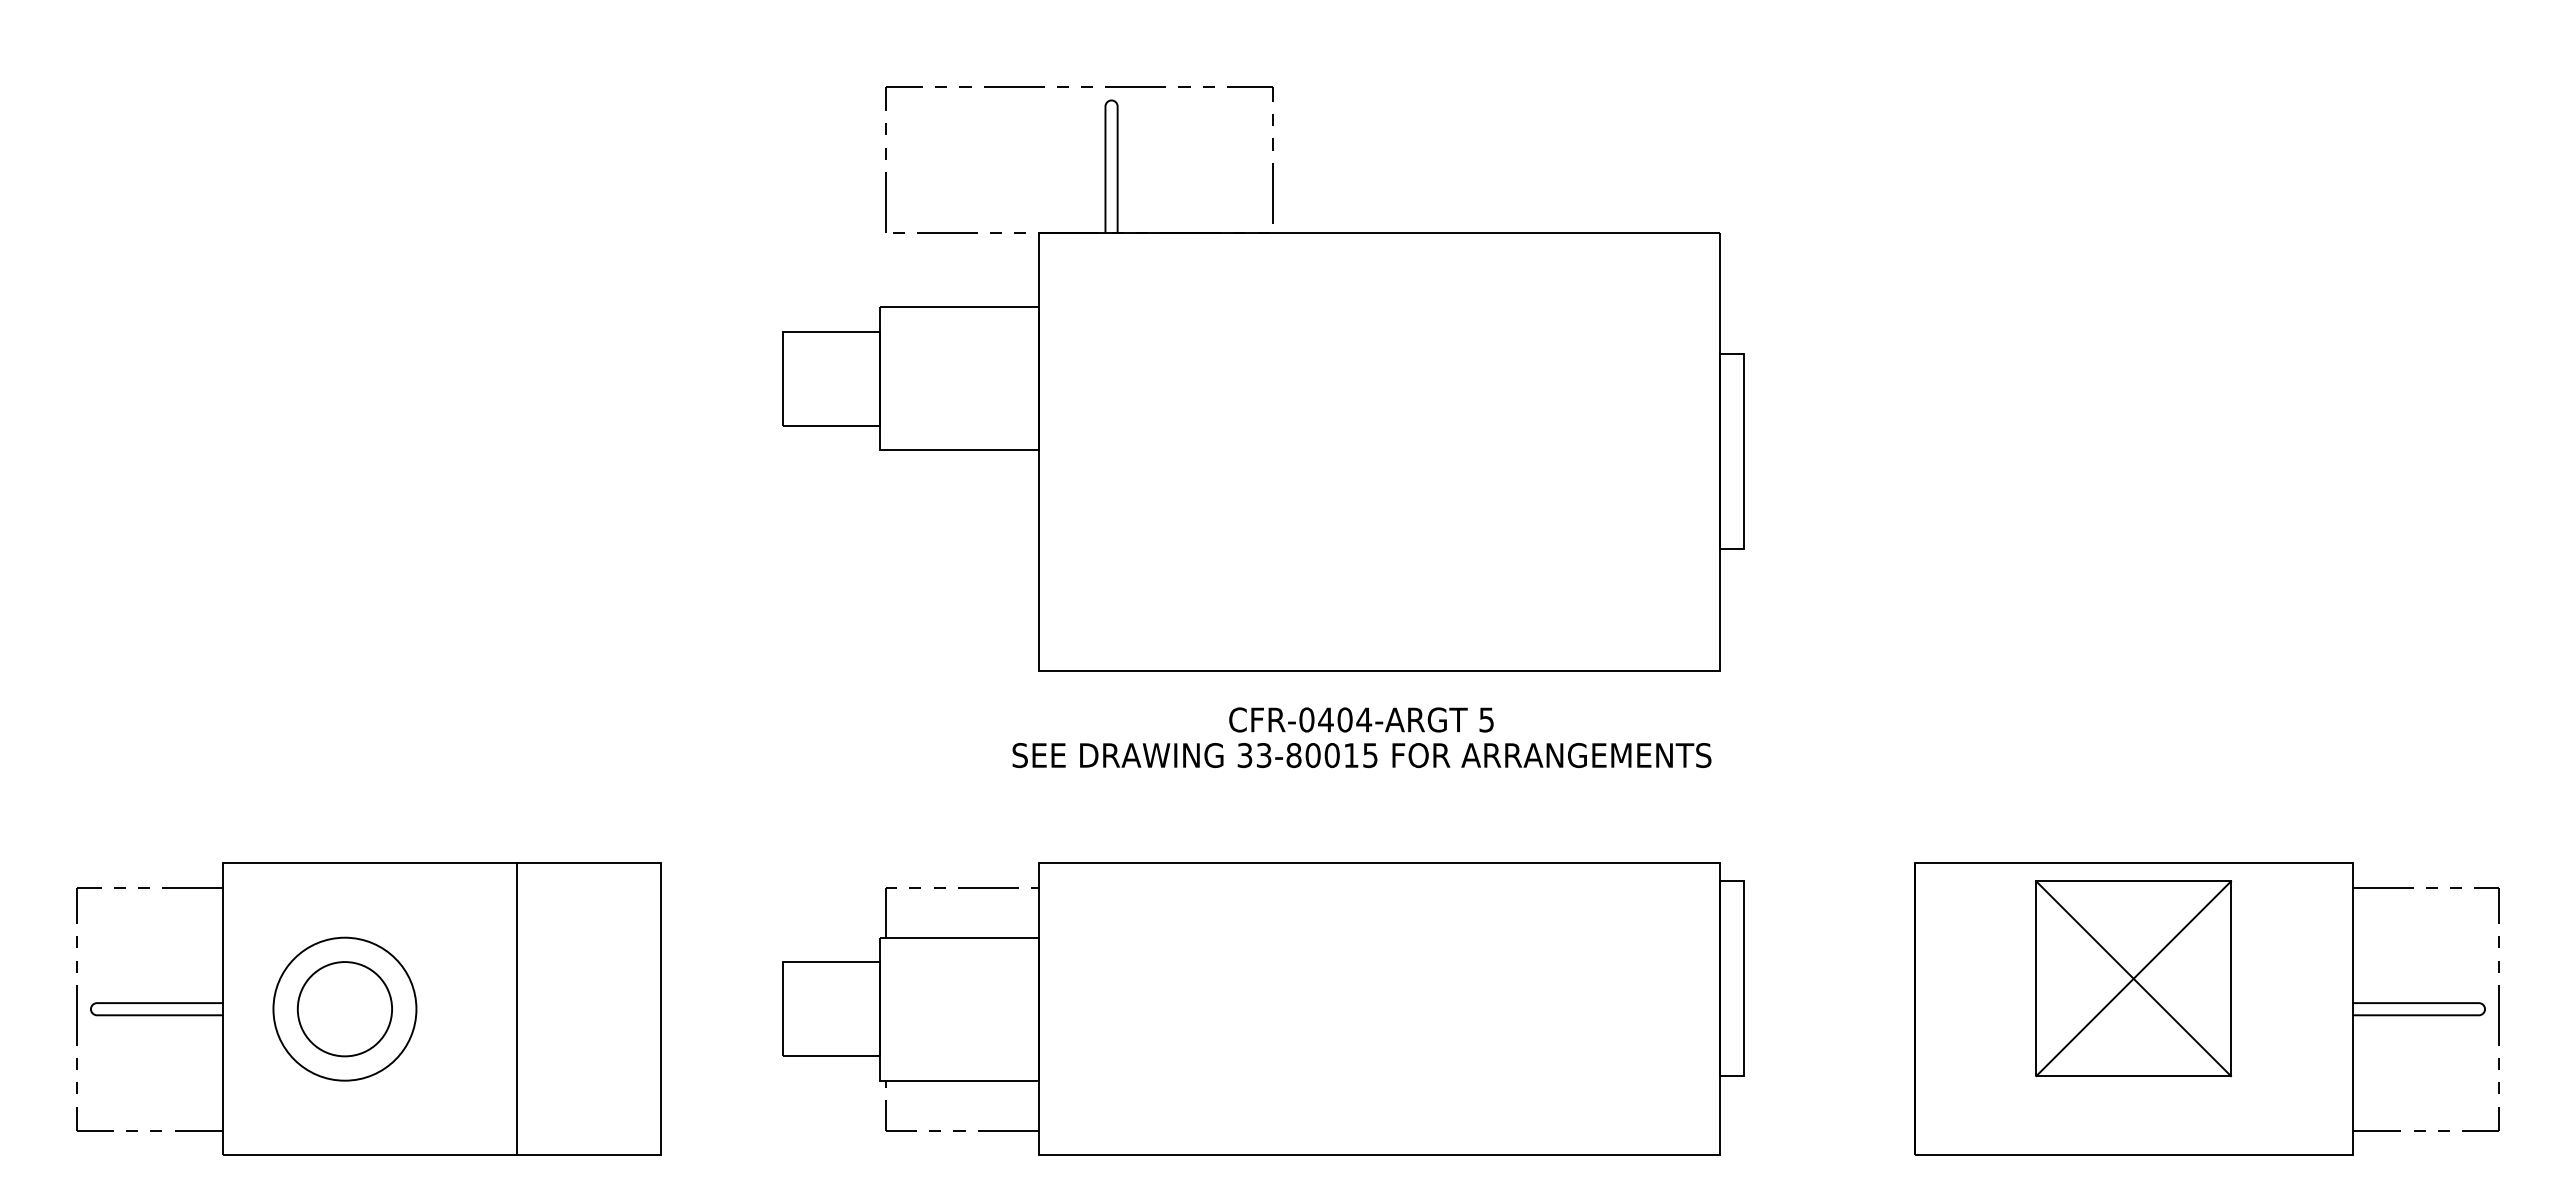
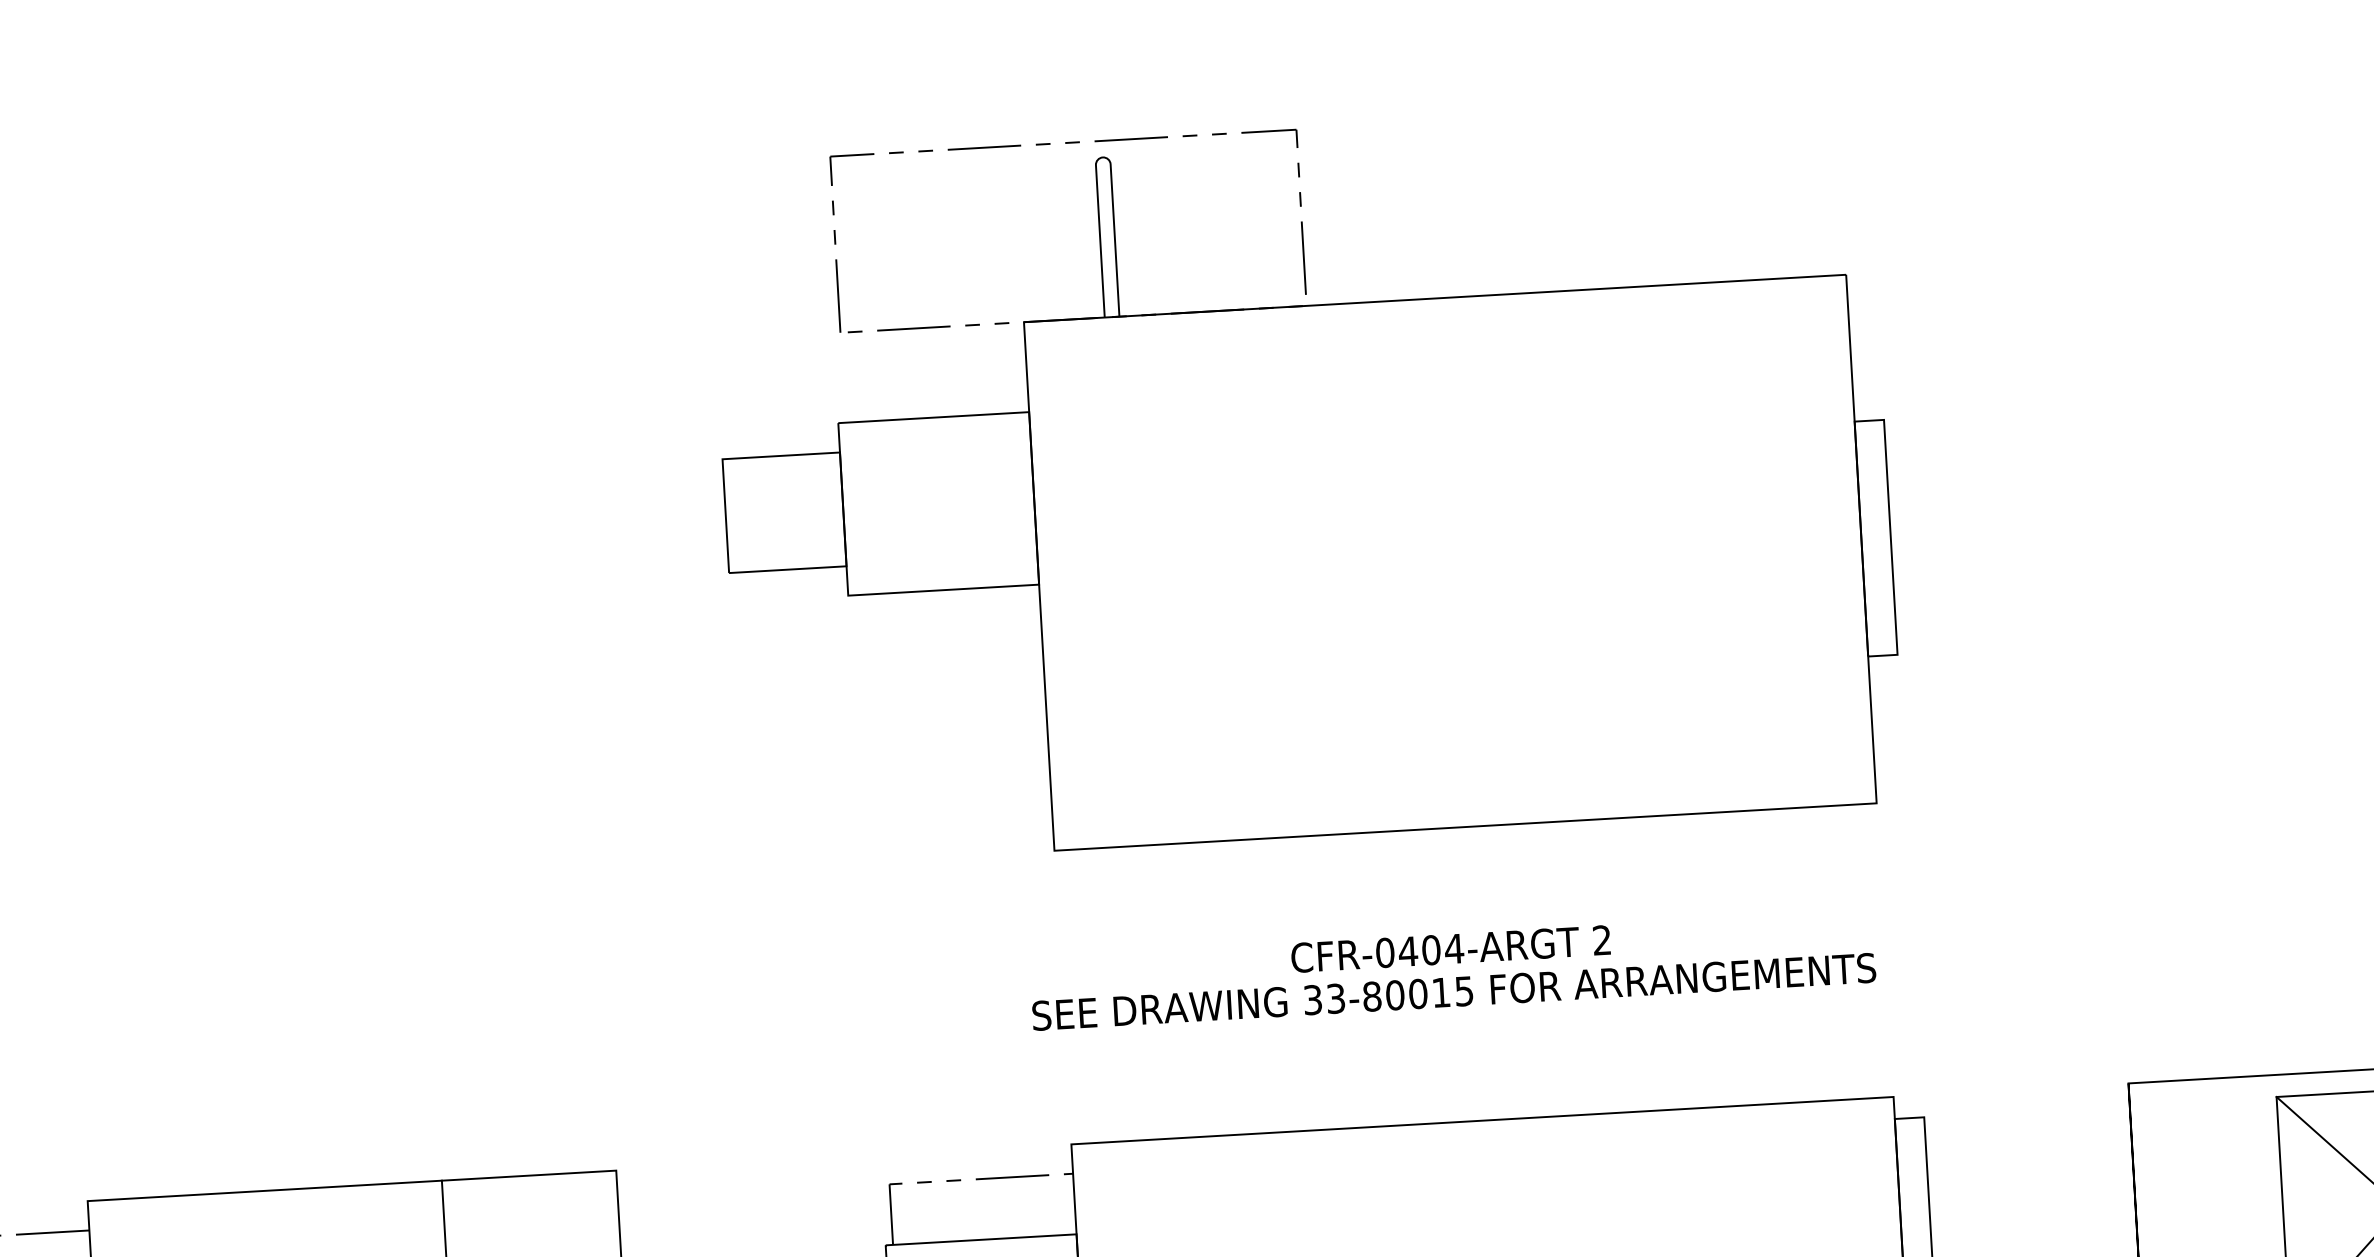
part: (1263, 378) -> (1305, 482), moved
text: (1486, 719) -> (1601, 939), 5 -> 2

